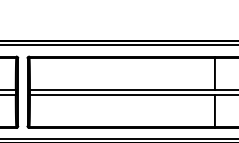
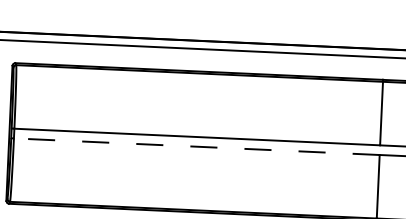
line: (121, 94) -> (194, 146), solid -> dashed

